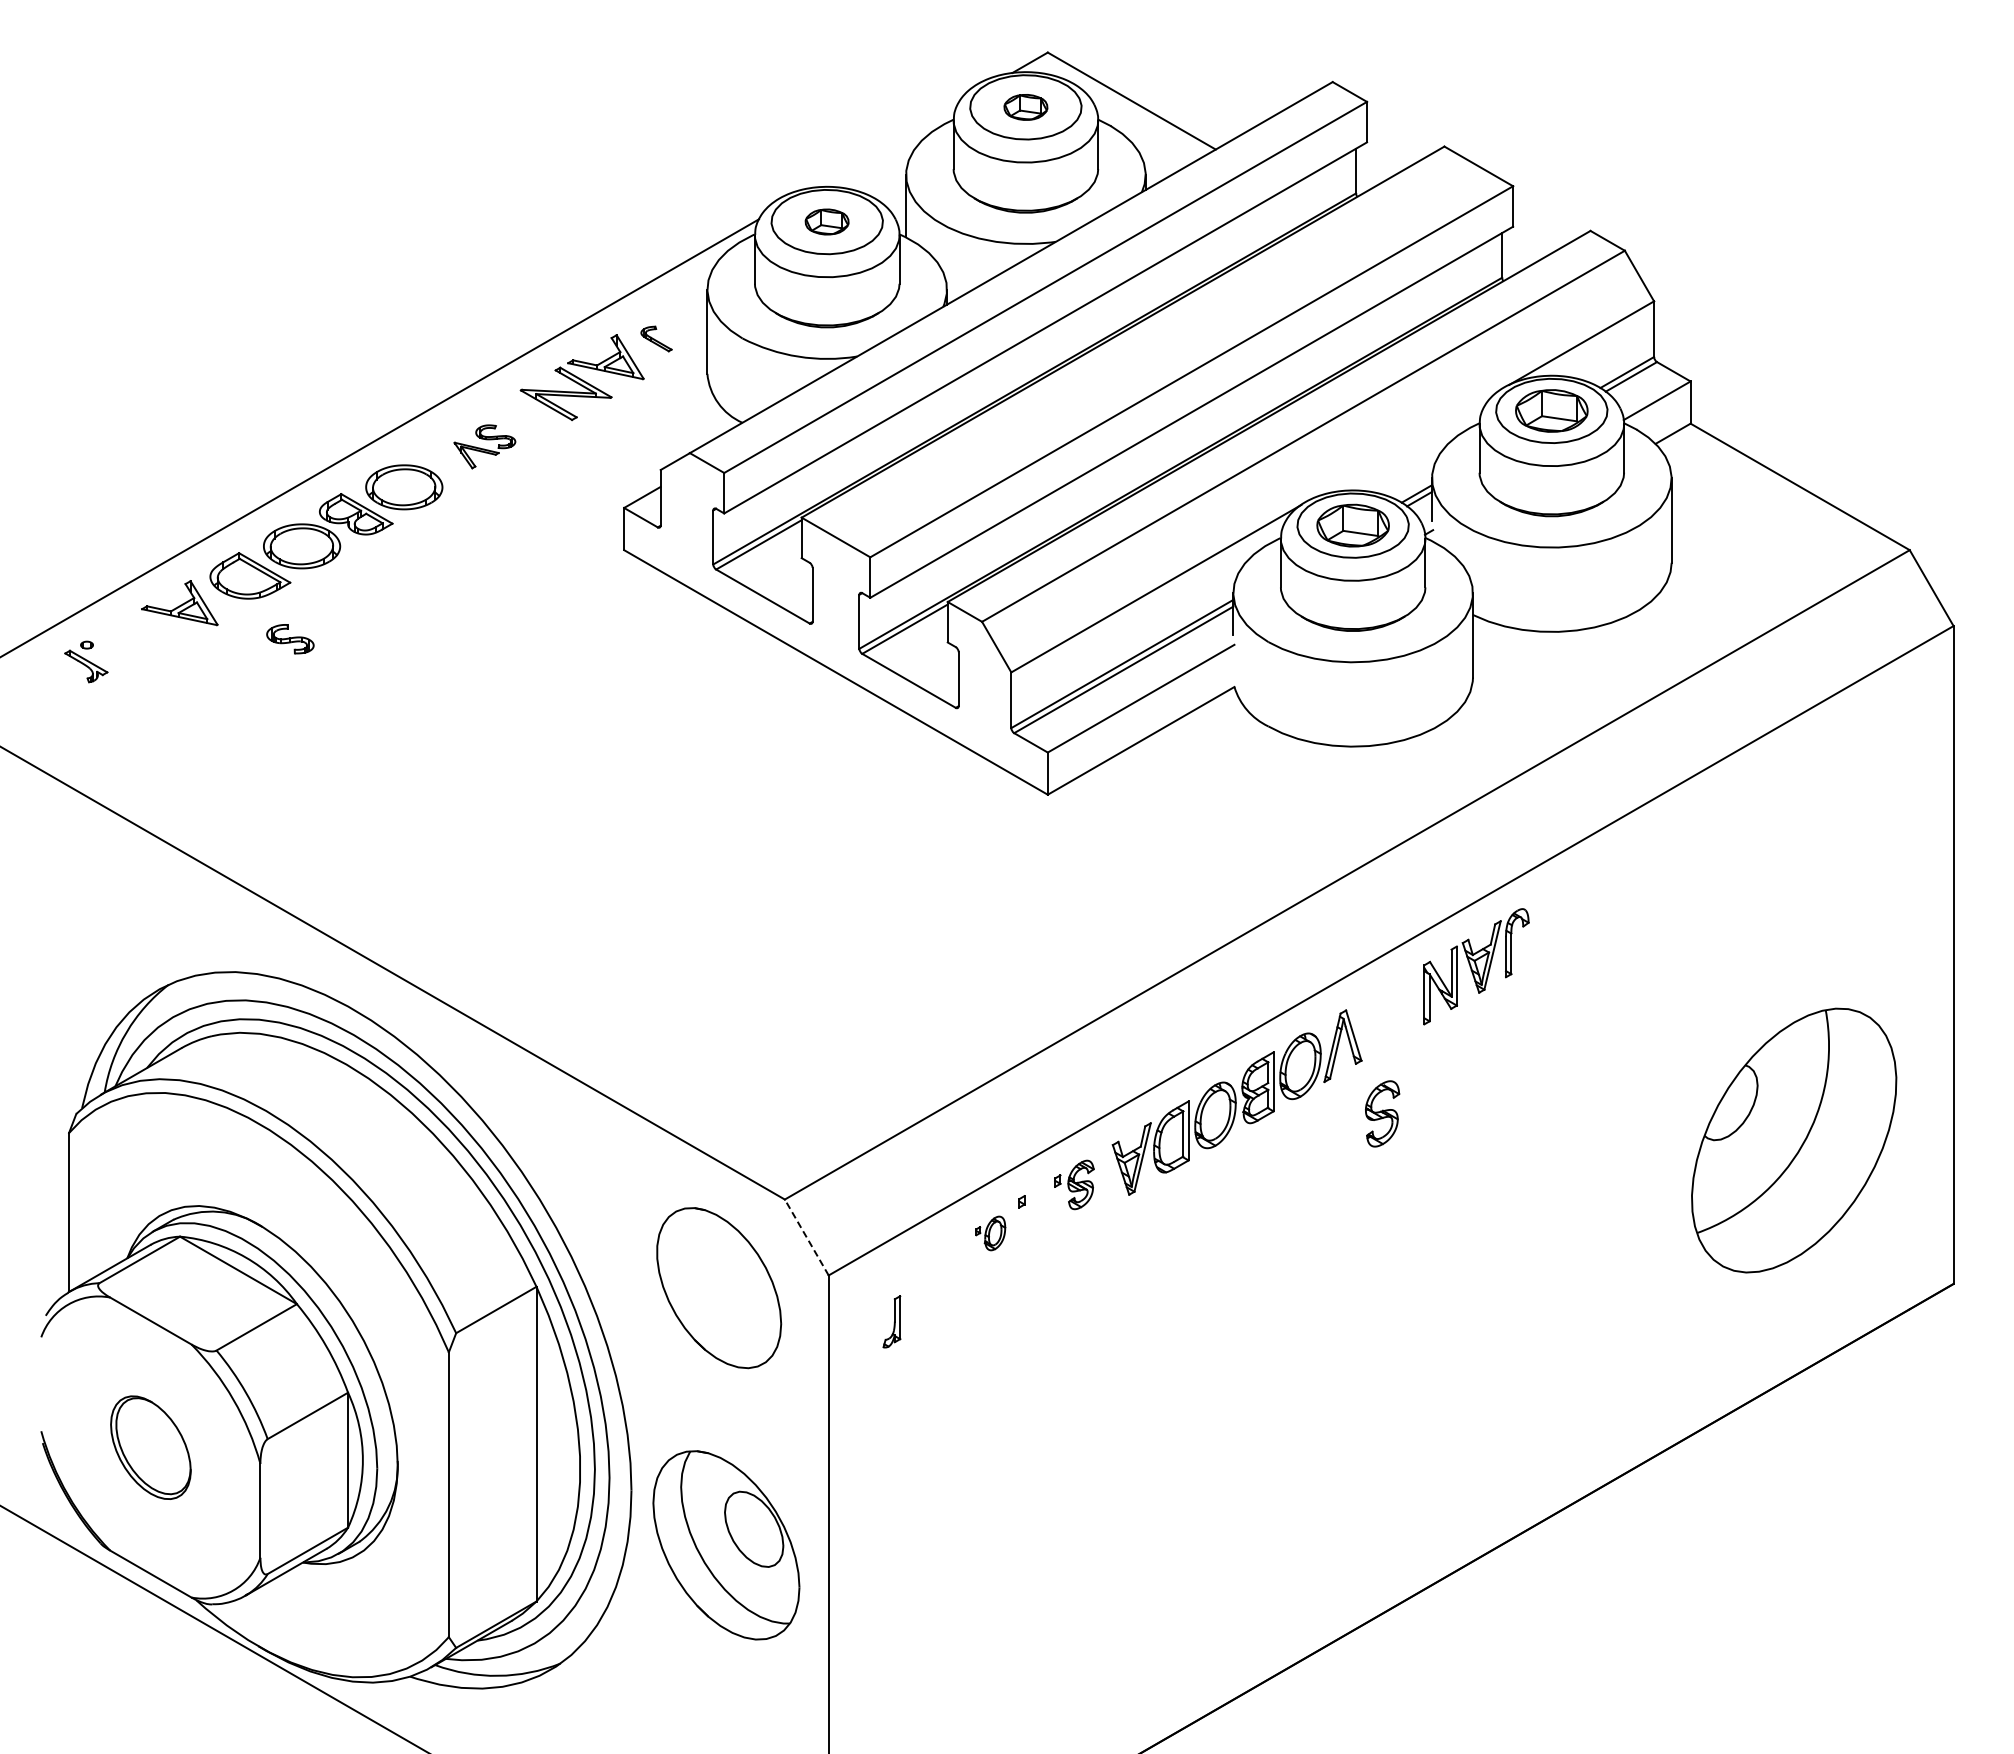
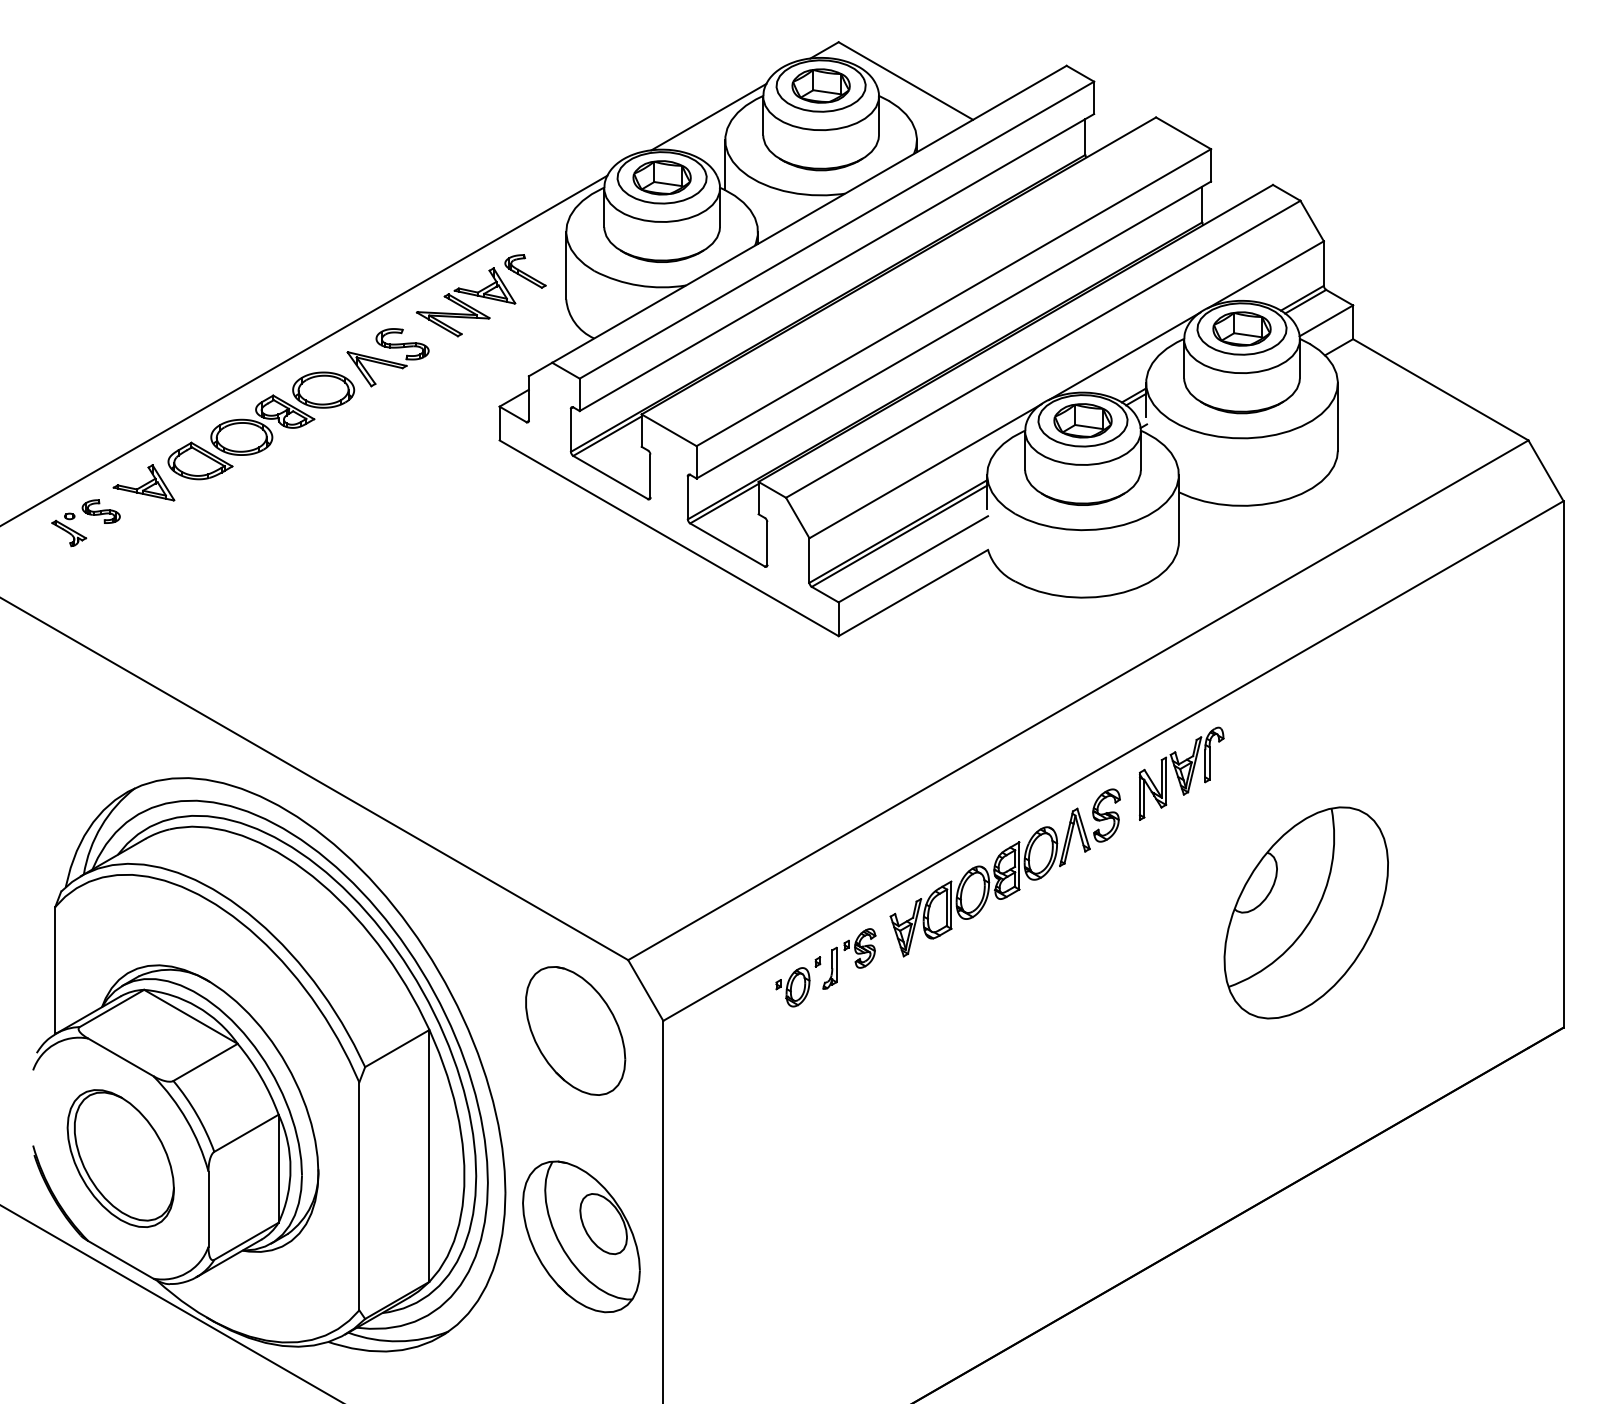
part: (1025, 107) -> (820, 86), size x1.67
line: (885, 145) -> (708, 116), added
part: (826, 221) -> (661, 177), size x1.67
part: (656, 338) -> (525, 271), size x1.67
line: (1405, 444) -> (1124, 355), added
part: (484, 446) -> (387, 357), size x1.67
part: (290, 639) -> (101, 511), moved
part: (1382, 1113) -> (1106, 815), moved
part: (1794, 1140) -> (1306, 912), moved
part: (990, 1233) -> (792, 987), size x1.43
line: (806, 1237) -> (645, 990), dashed -> solid
part: (891, 1321) -> (829, 968), moved
part: (150, 1447) -> (120, 1158), size x1.67

